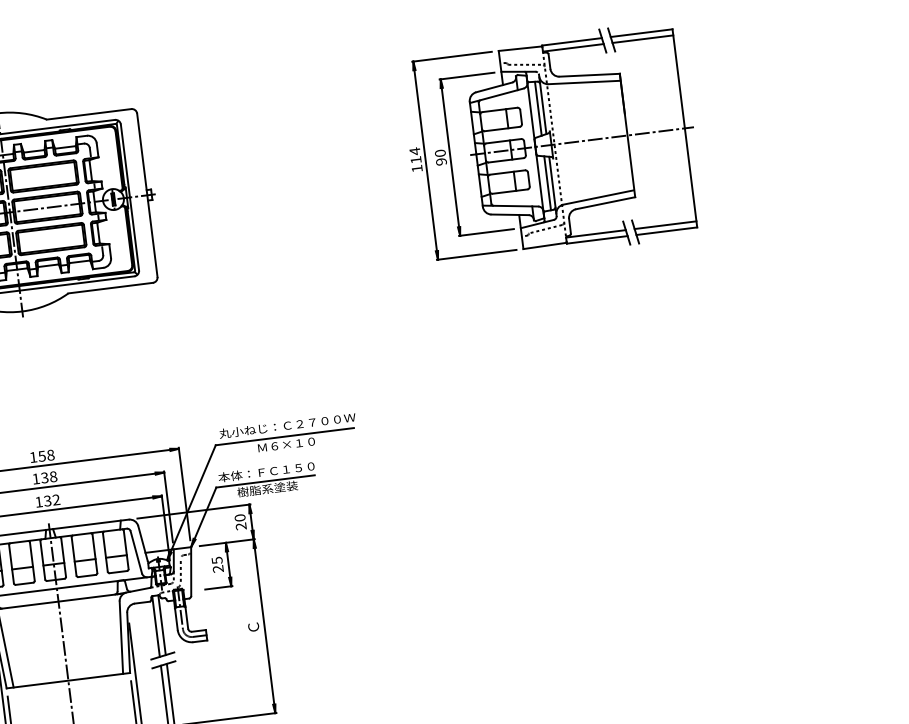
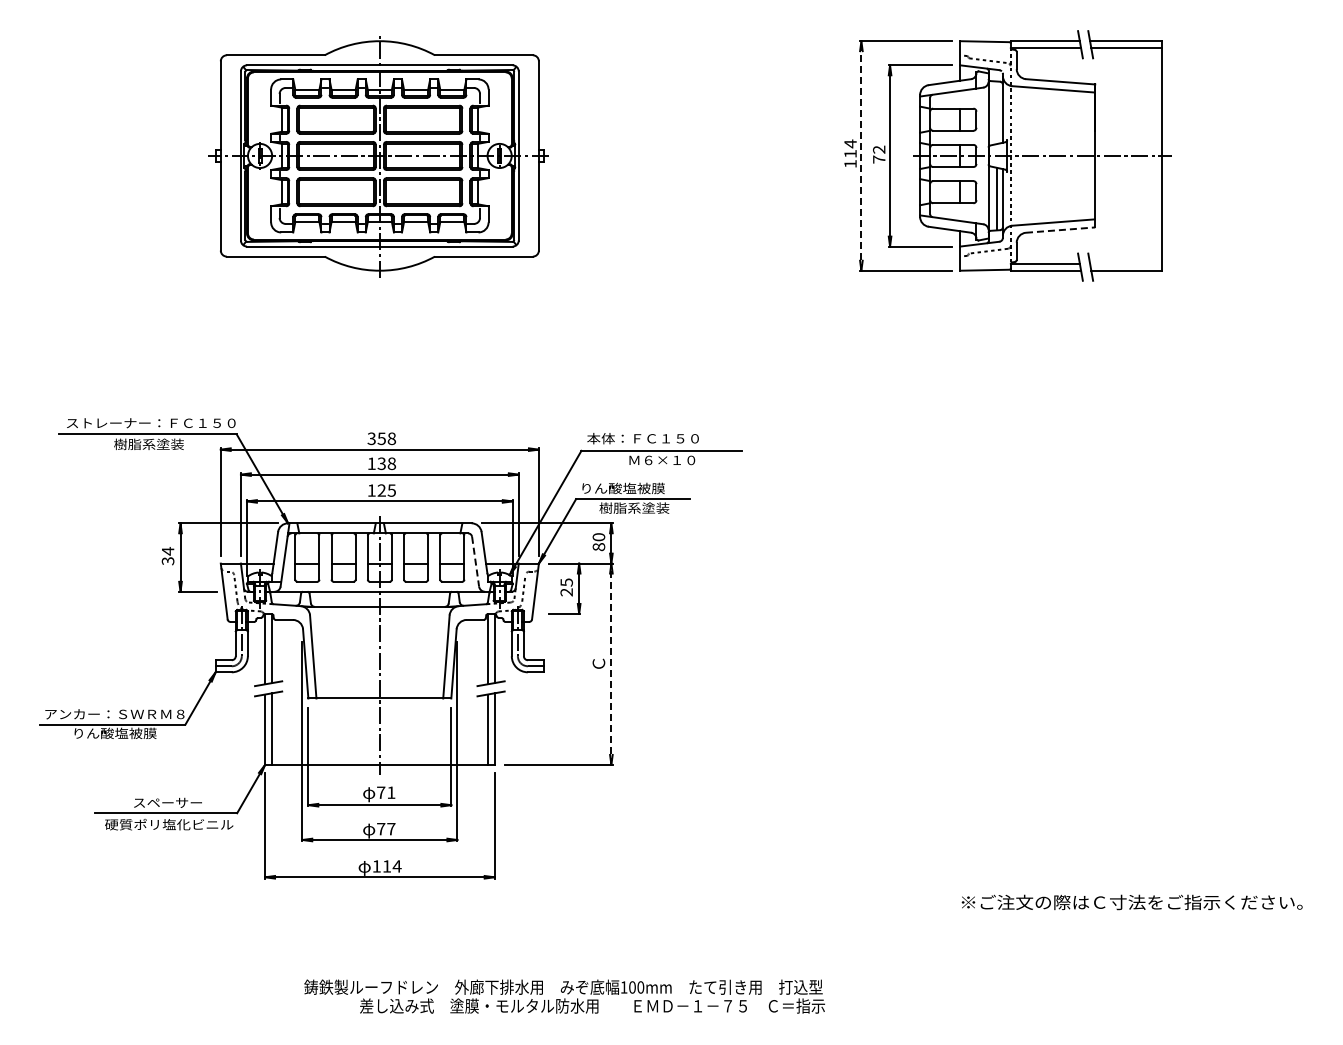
line: (538, 108) -> (997, 112), removed
text: (441, 157) -> (879, 154), 90 -> 72
line: (425, 160) -> (861, 155), solid -> dashed
line: (605, 203) -> (1060, 230), solid -> dashed
line: (665, 225) -> (1125, 263), removed
text: (286, 425) -> (665, 438), 丸小ねじ：Ｃ２７００Ｗ -> 本体：ＦＣ１５０
text: (33, 457) -> (371, 438), 158 -> 358
text: (266, 471) -> (635, 488), 本体：ＦＣ１５０ -> りん酸塩被膜
text: (51, 500) -> (386, 490), 132 -> 125
text: (240, 526) -> (598, 547), 20 -> 80
line: (136, 553) -> (475, 562), solid -> dashed
line: (264, 626) -> (611, 664), solid -> dashed

